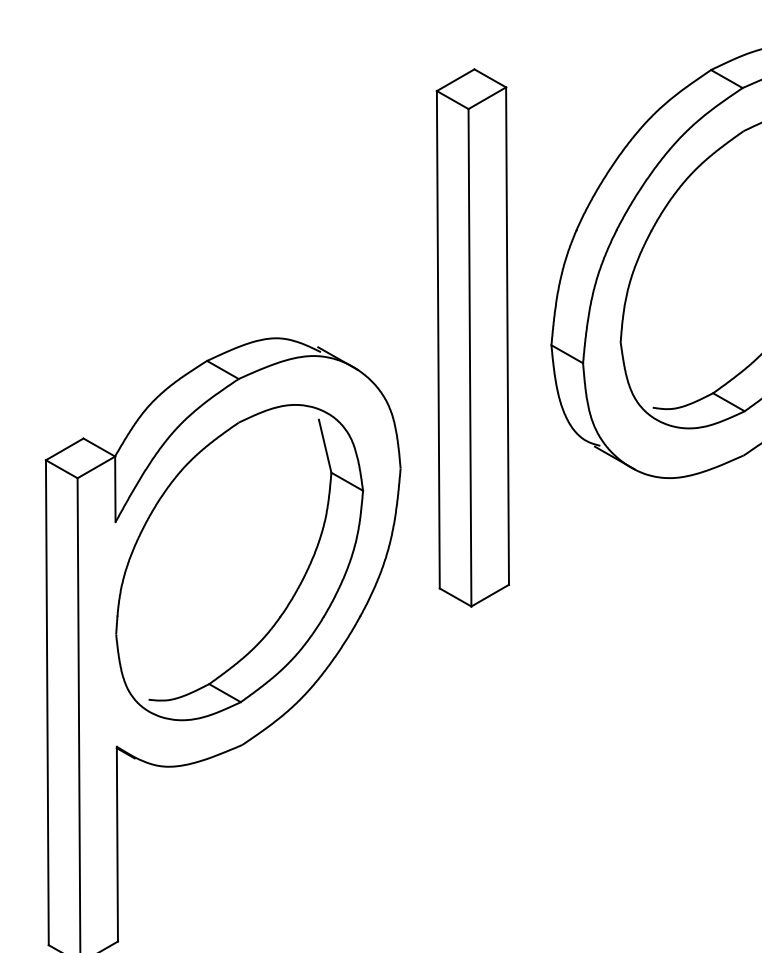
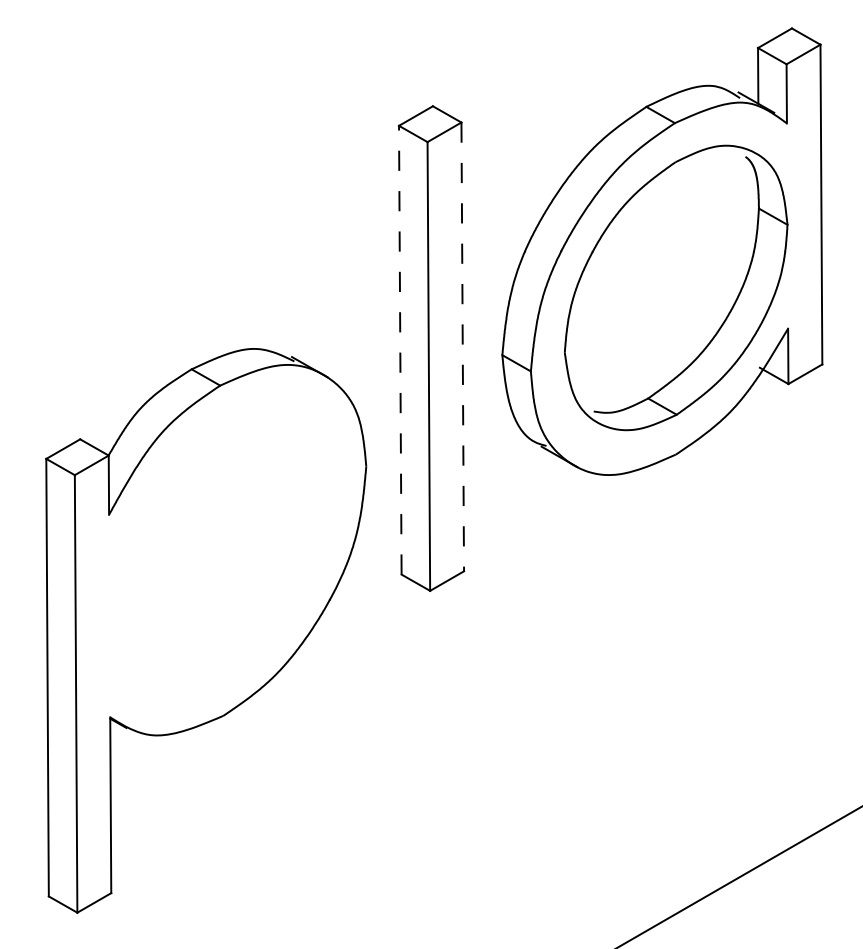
line: (507, 336) -> (462, 347), solid -> dashed
line: (438, 338) -> (400, 349), solid -> dashed
part: (239, 562) -> (220, 551), removed

